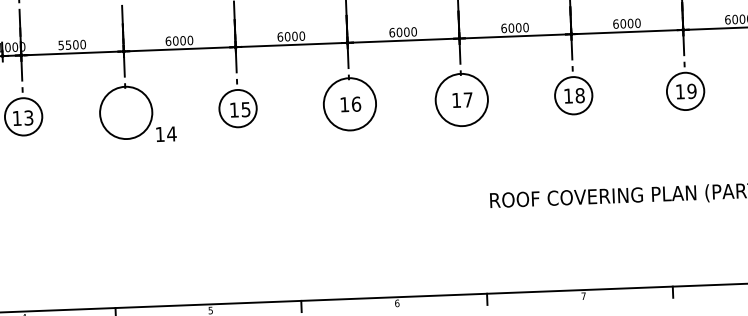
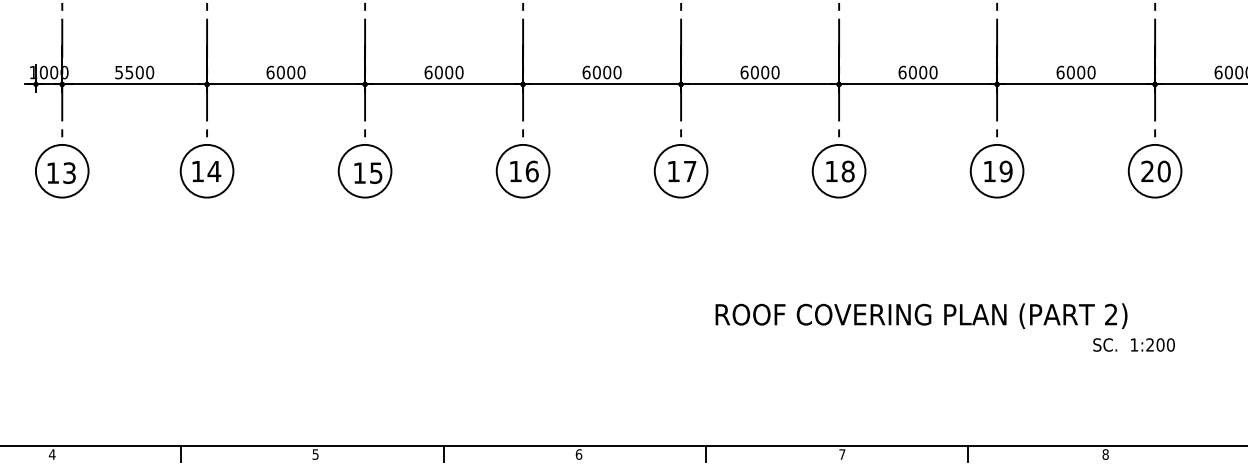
circle: (461, 99) -> (680, 170), size x0.71
circle: (349, 103) -> (522, 170), size x0.71
circle: (125, 112) -> (206, 170), size x0.71
text: (166, 134) -> (206, 171), moved

